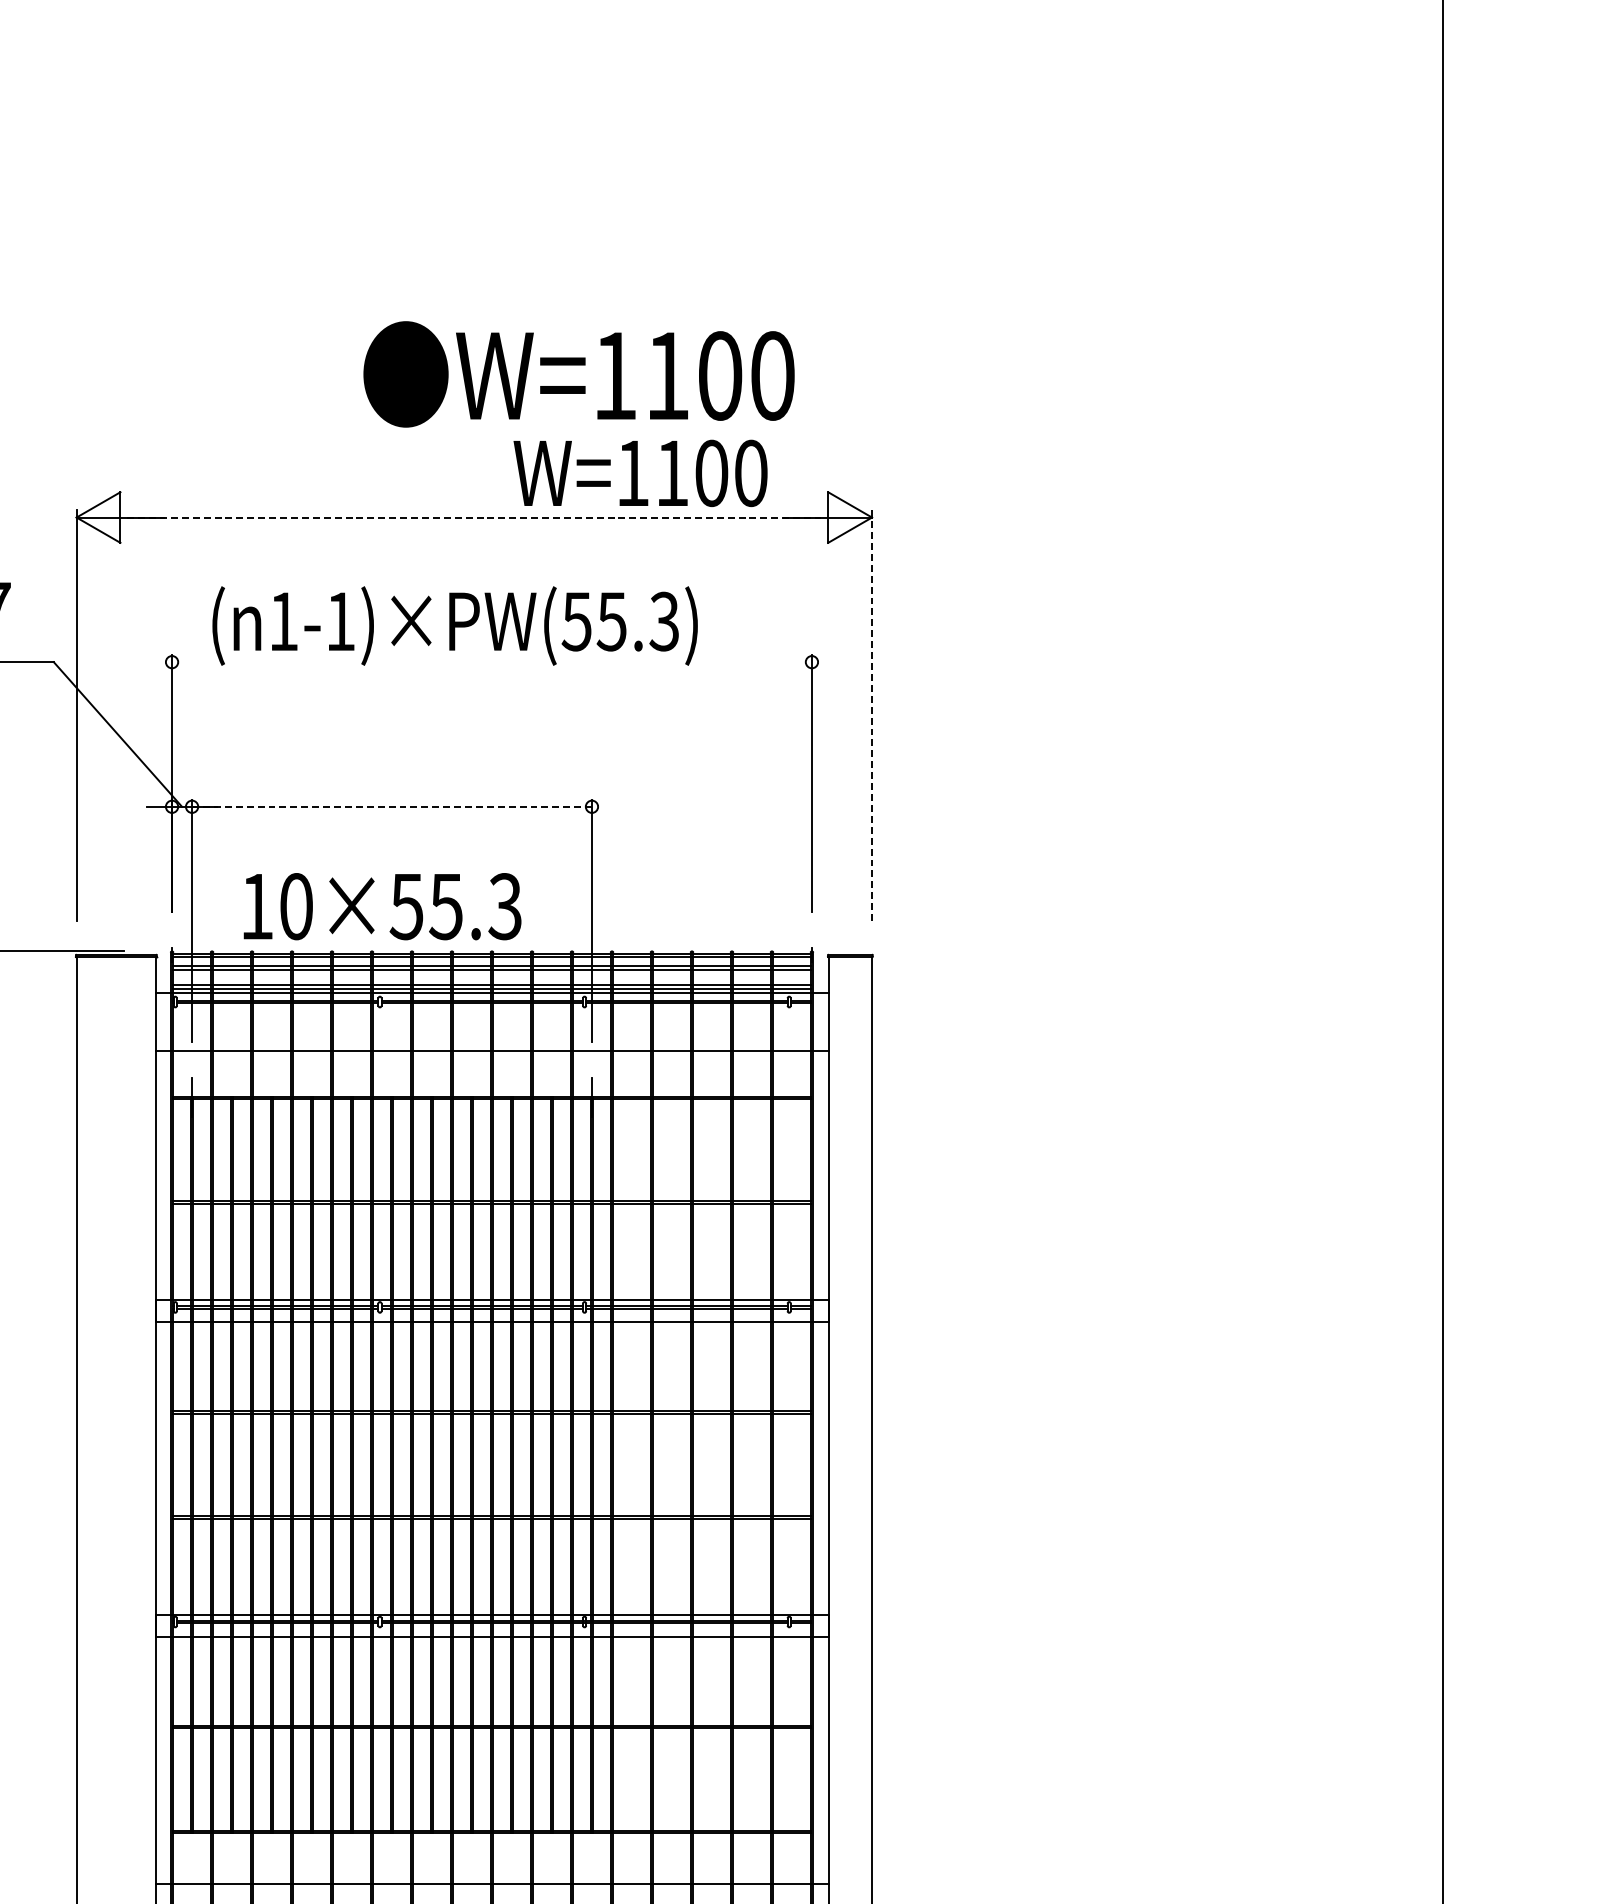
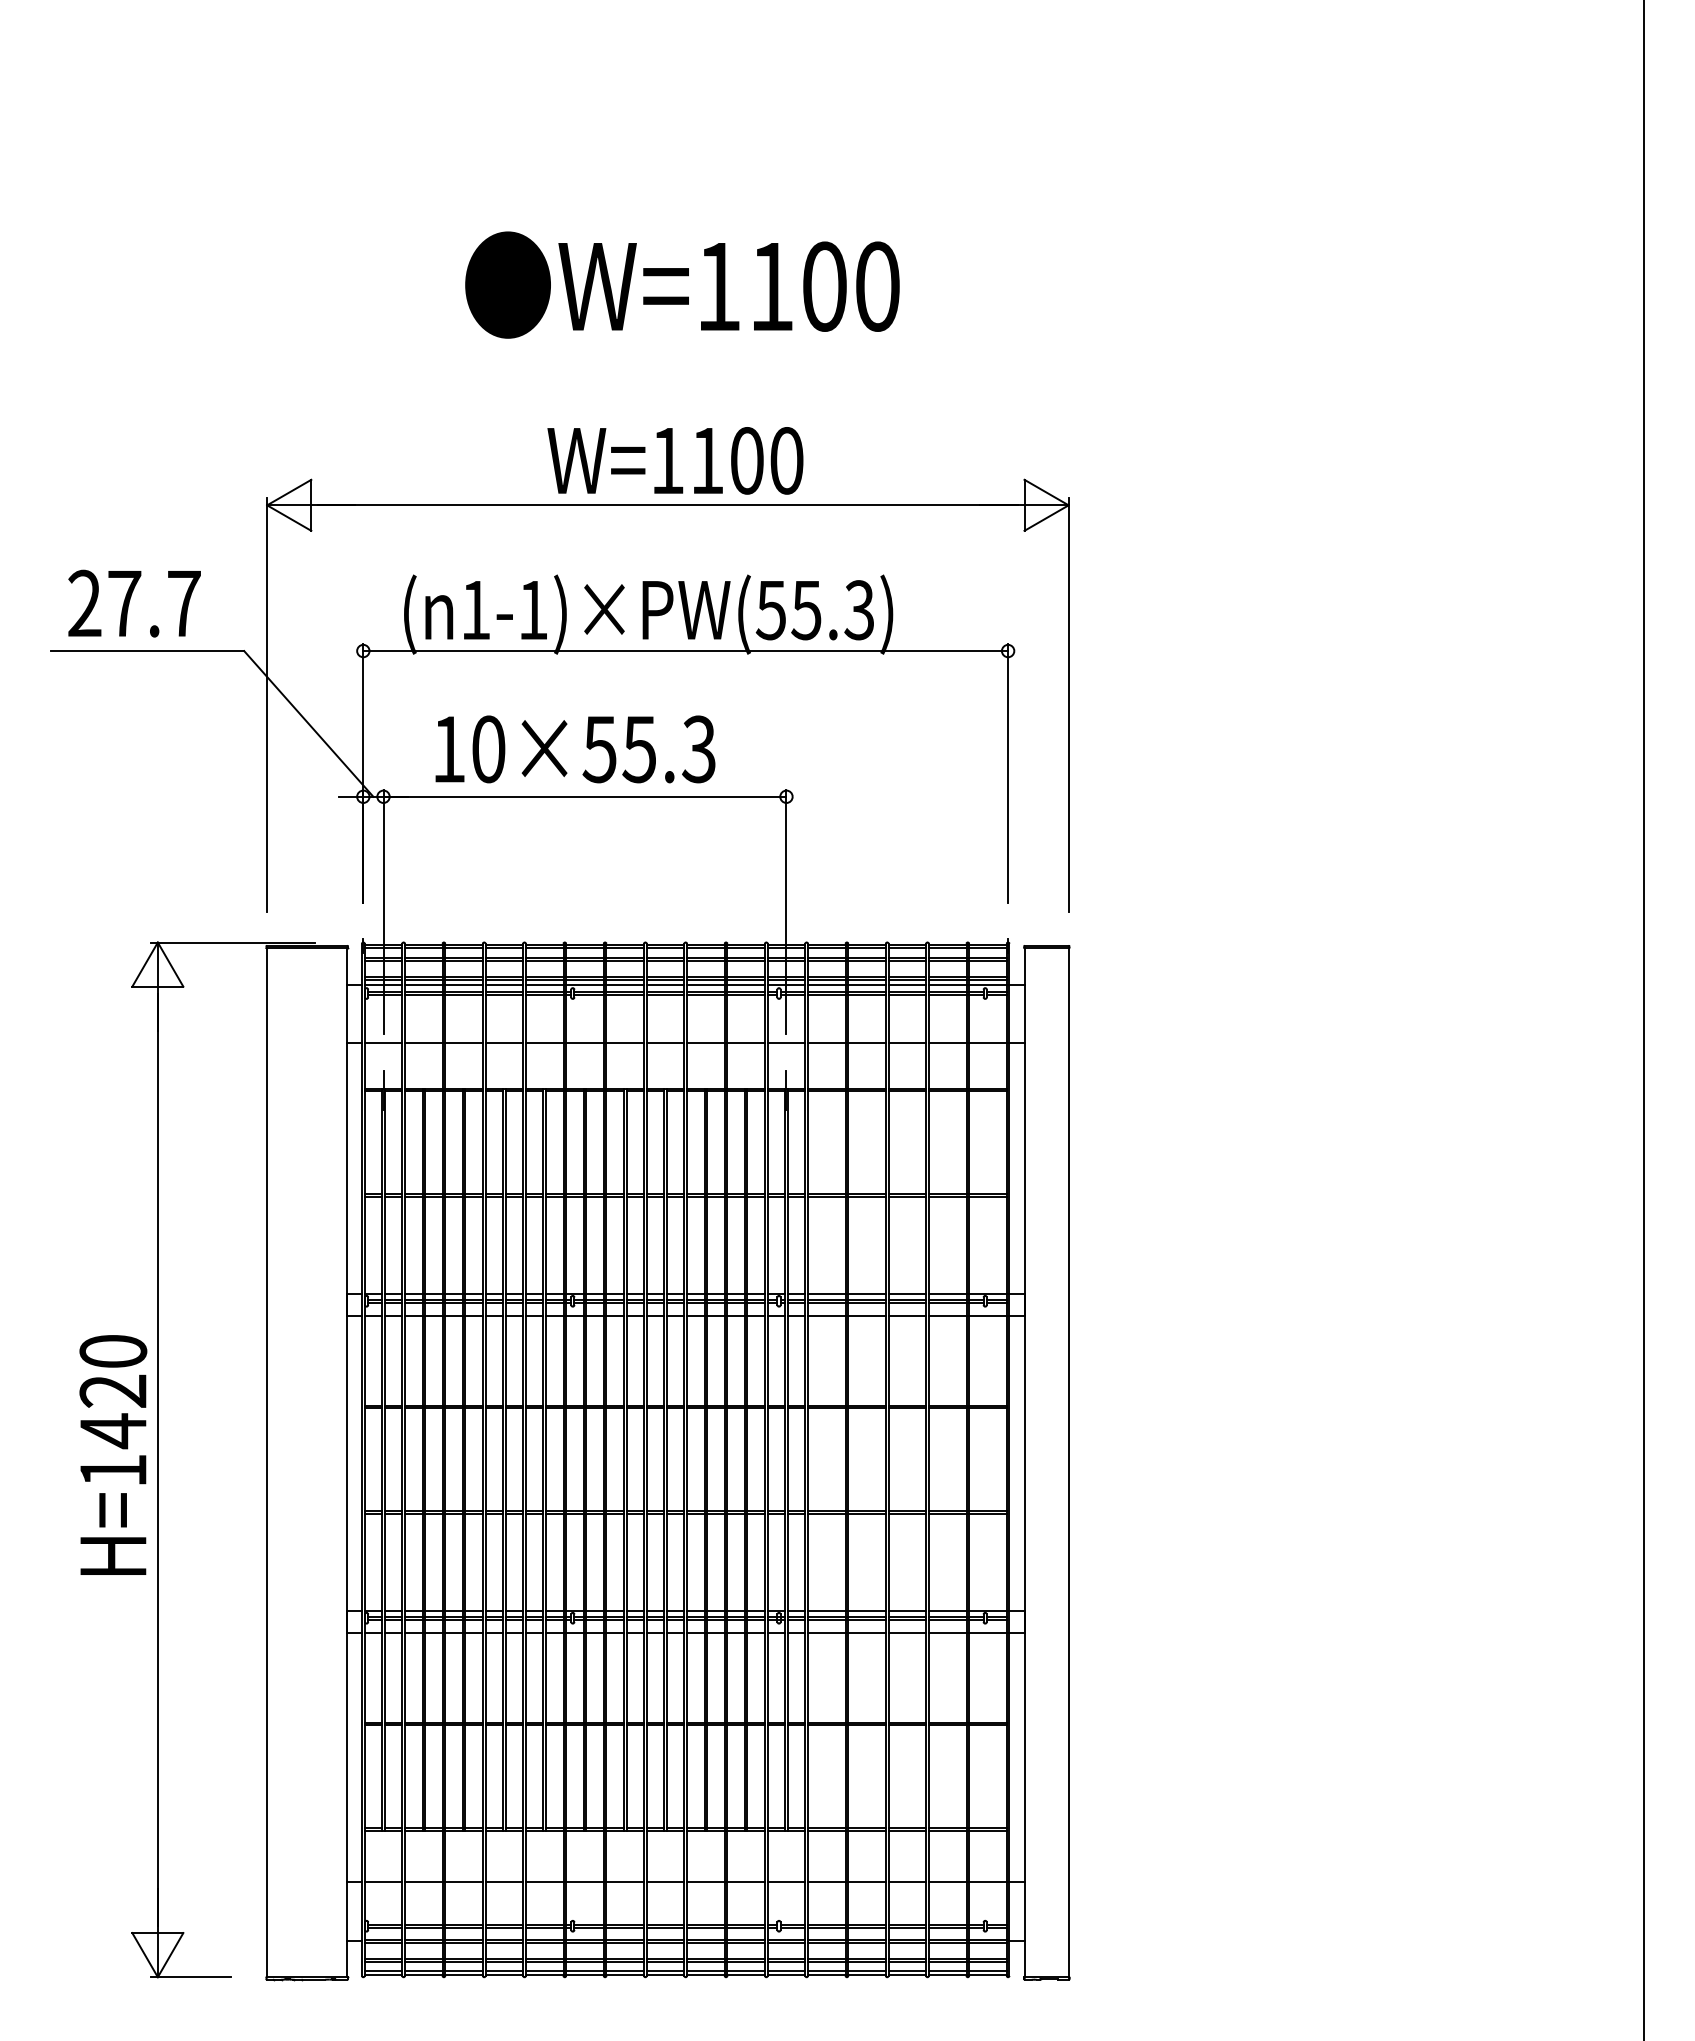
text: (579, 373) -> (682, 284), moved
text: (640, 473) -> (675, 460), moved
line: (473, 517) -> (667, 505), dashed -> solid
line: (491, 662) -> (685, 651), added
line: (871, 715) -> (1068, 704), dashed -> solid
line: (392, 806) -> (585, 796), dashed -> solid
text: (382, 906) -> (575, 749), moved

